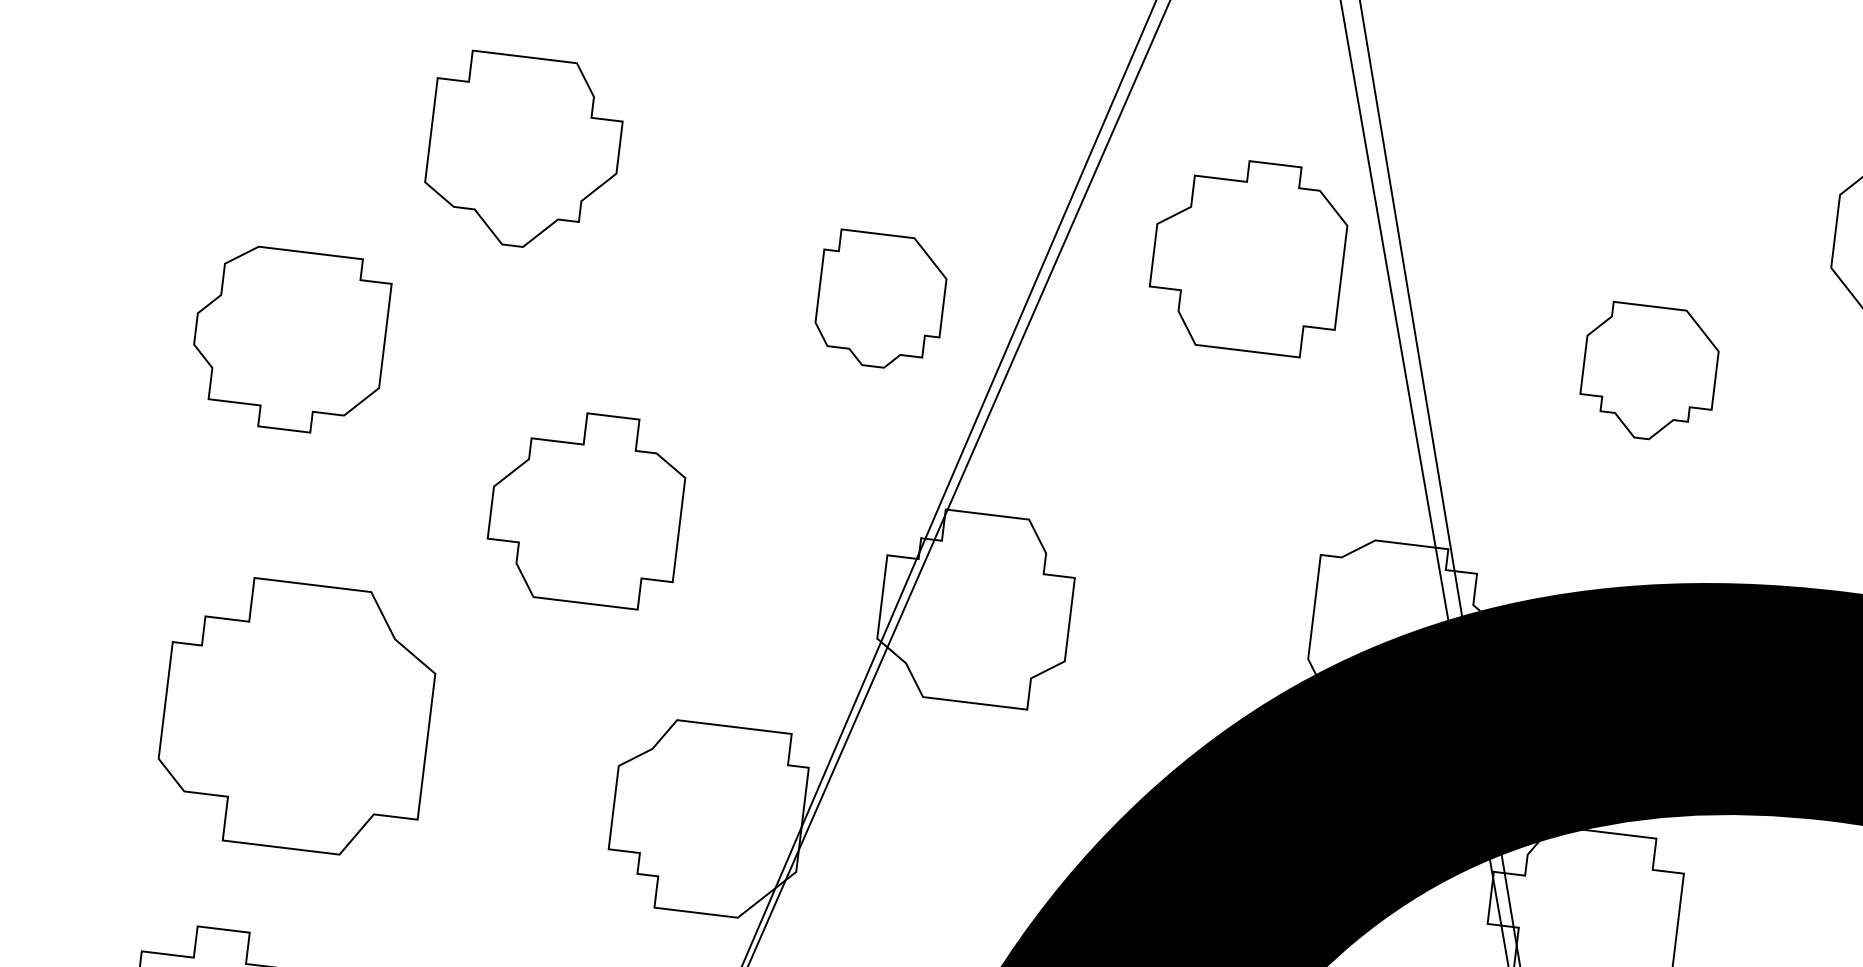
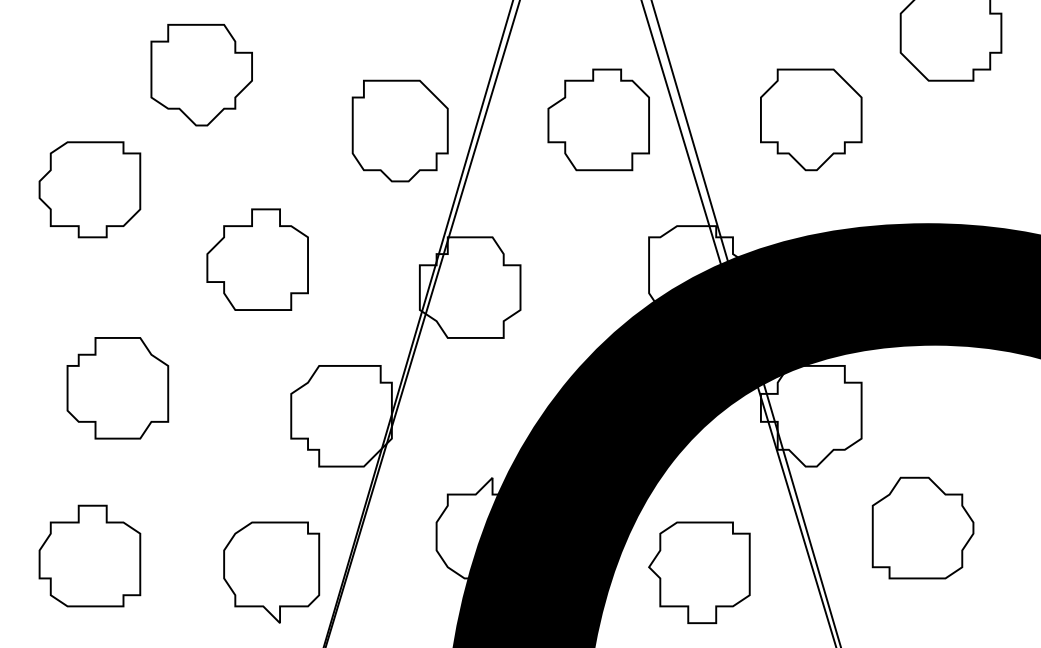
part: (1248, 255) -> (598, 119), moved
part: (879, 299) -> (399, 130), size x1.43
part: (1649, 372) -> (811, 119), size x1.43
part: (296, 716) -> (117, 388), size x0.71

